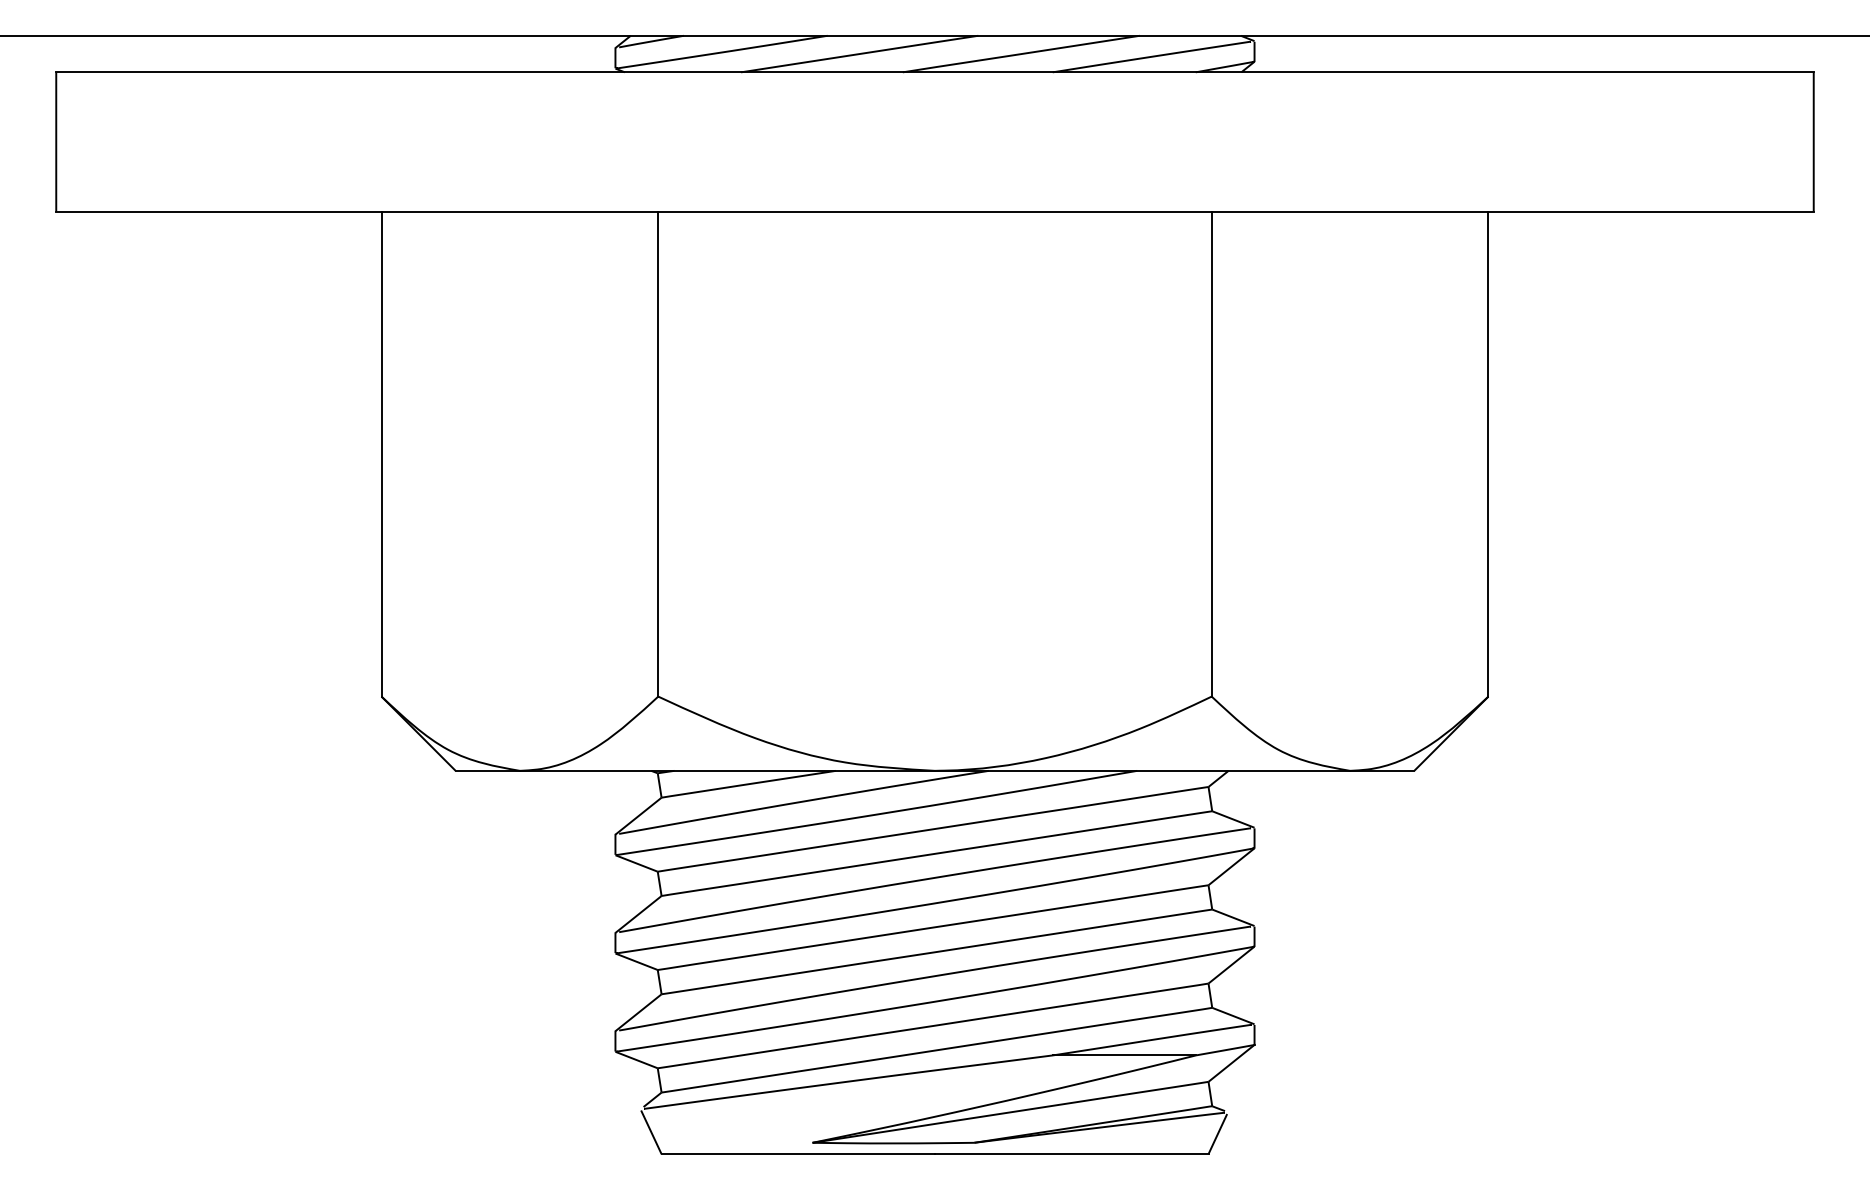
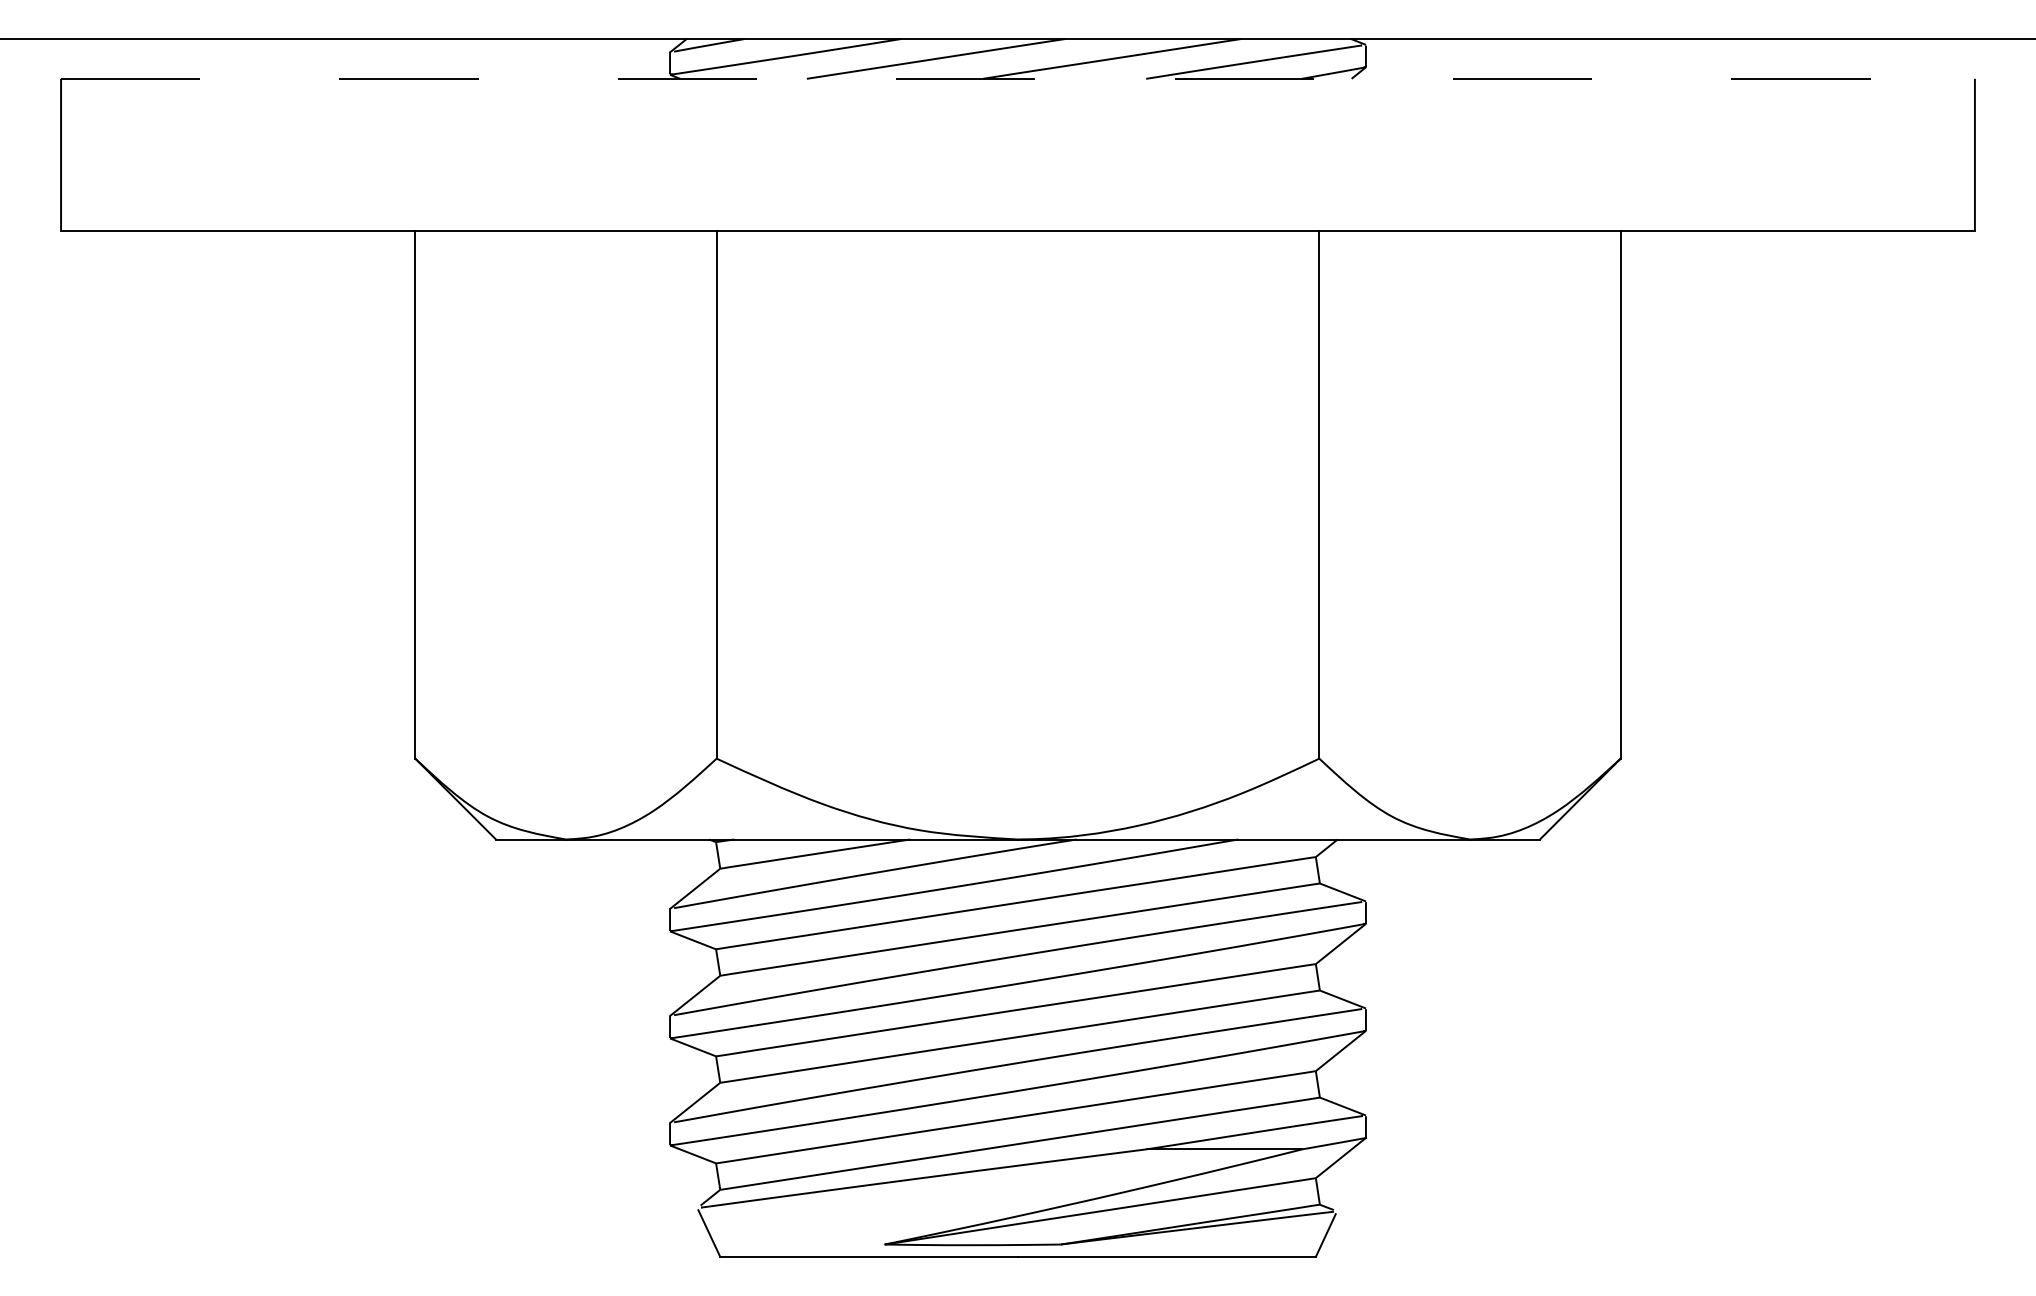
line: (935, 72) -> (1018, 78), solid -> dashed

